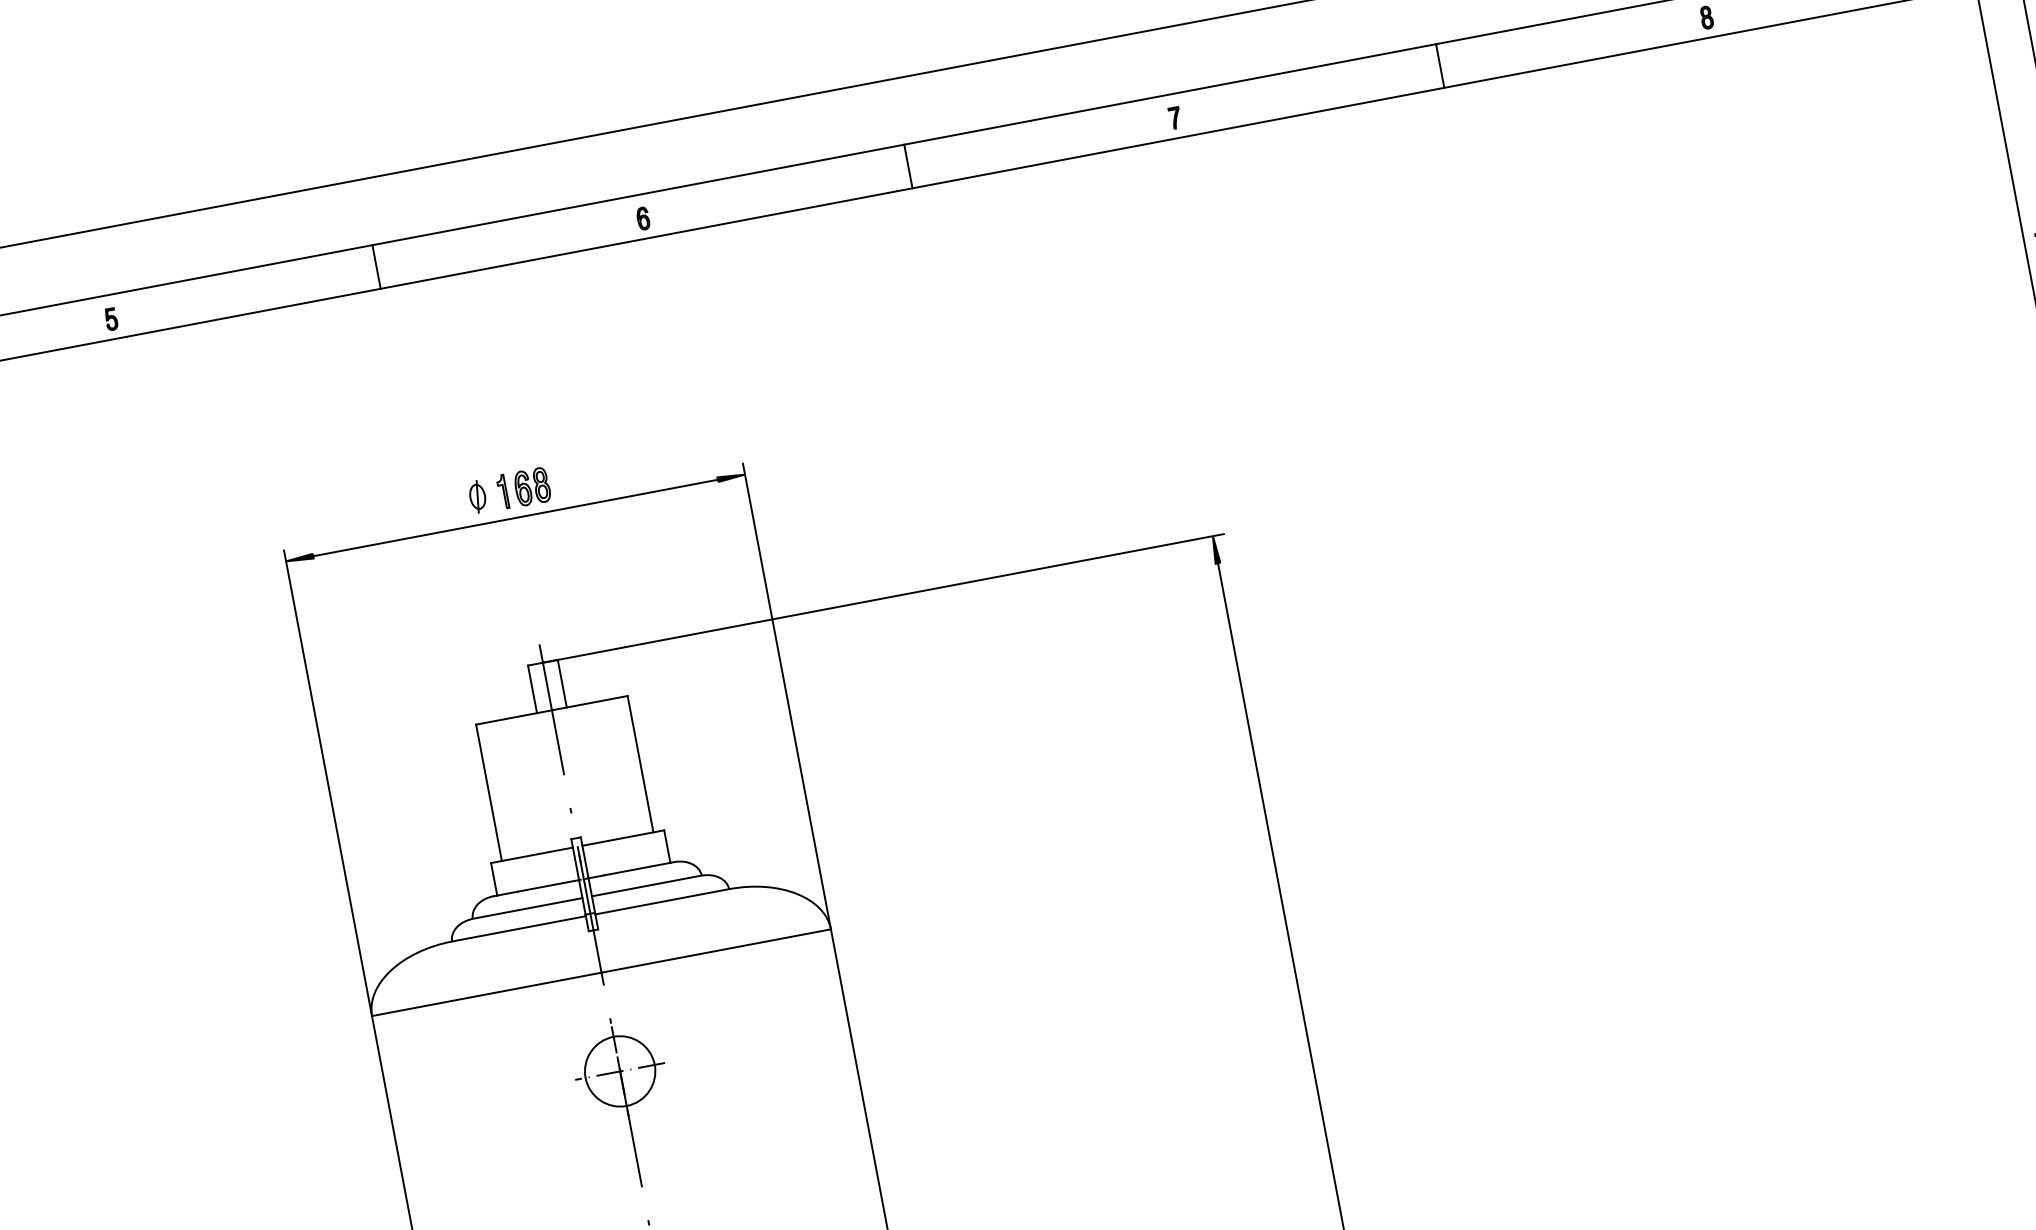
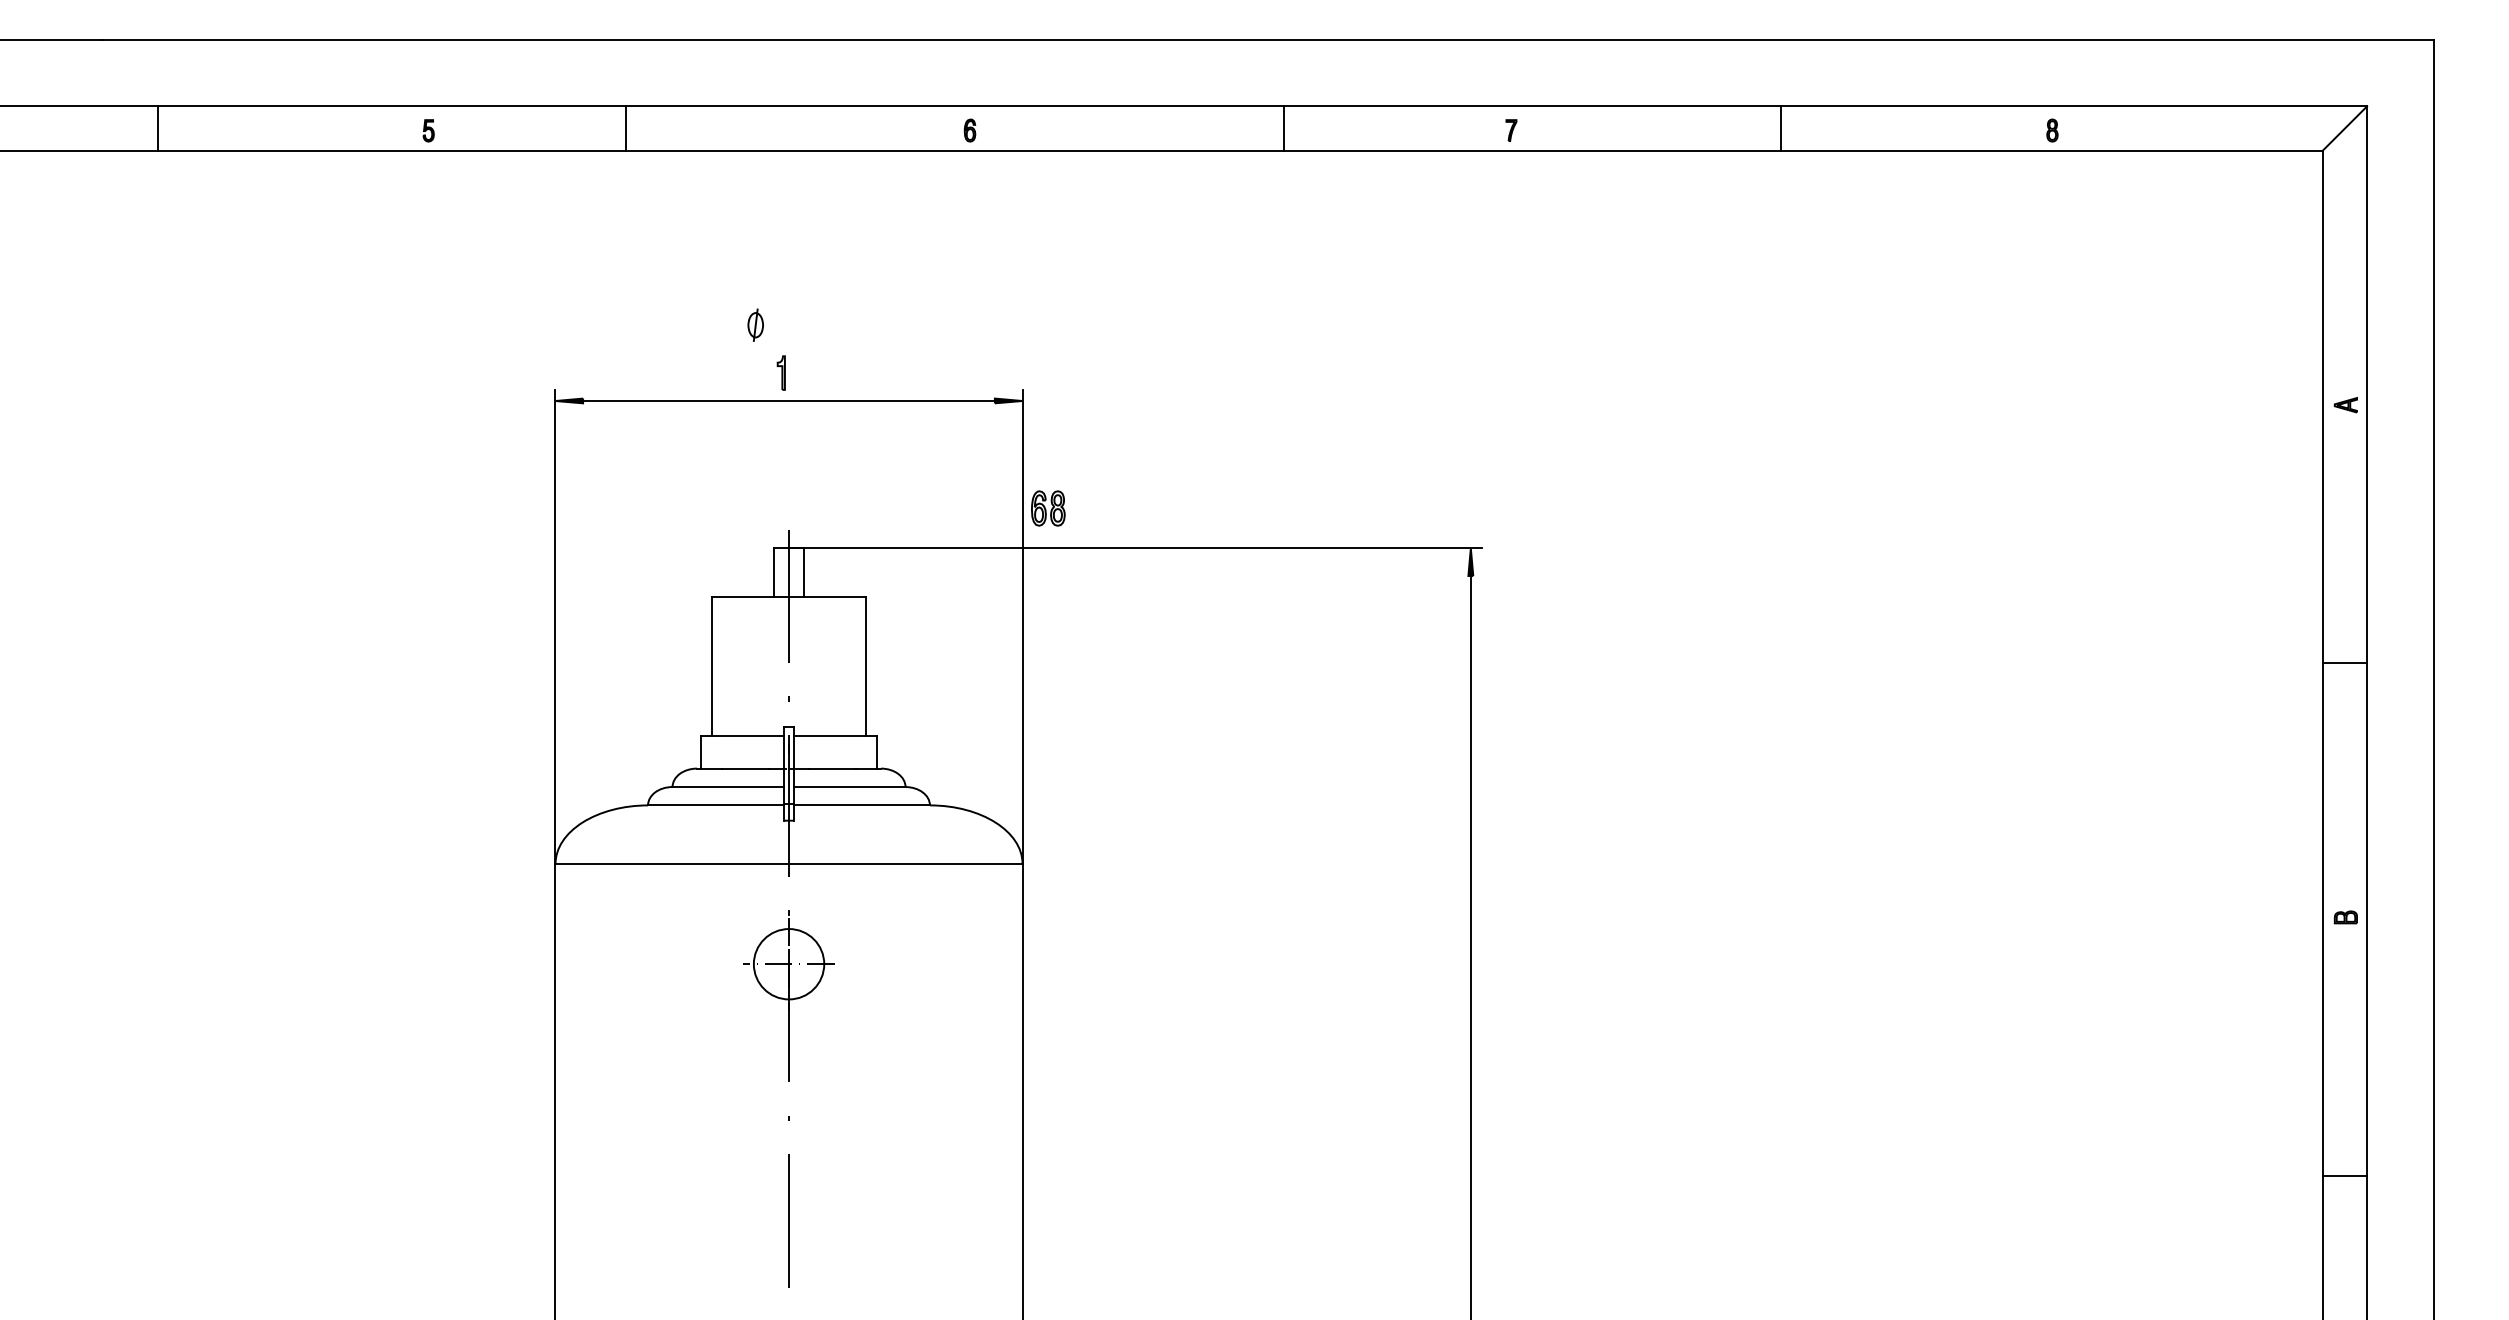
line: (908, 166) -> (1284, 128), moved
line: (377, 266) -> (626, 128), moved
part: (532, 486) -> (1048, 508), moved
part: (477, 496) -> (755, 324), moved

